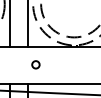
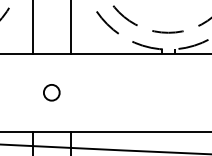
circle: (35, 64) -> (50, 92), moved

